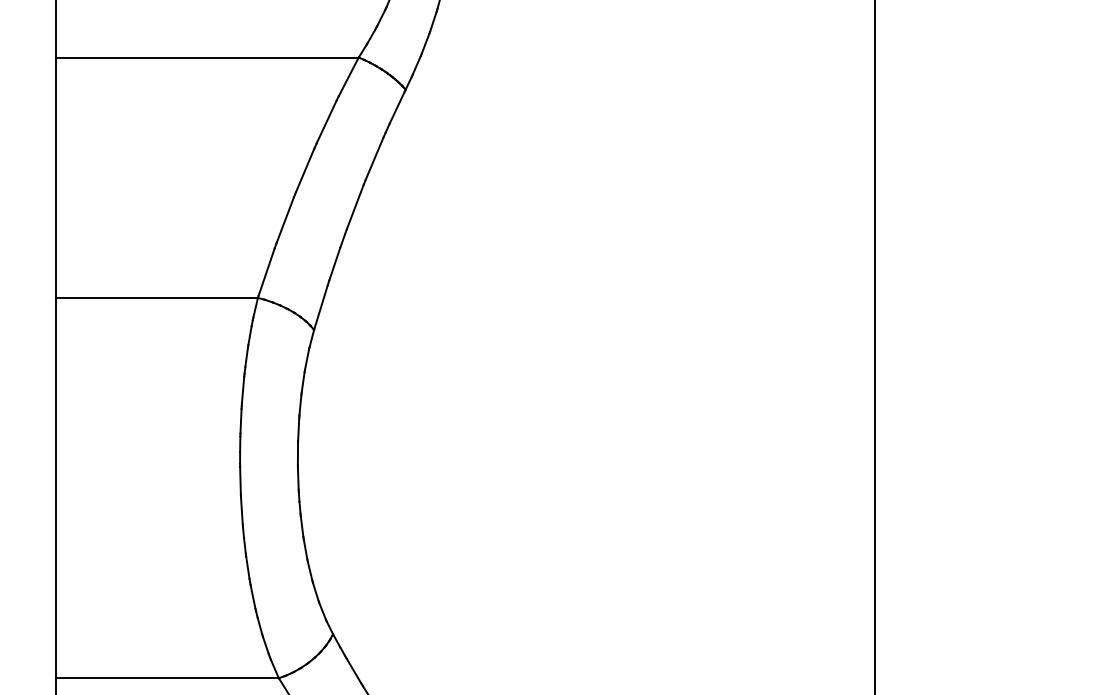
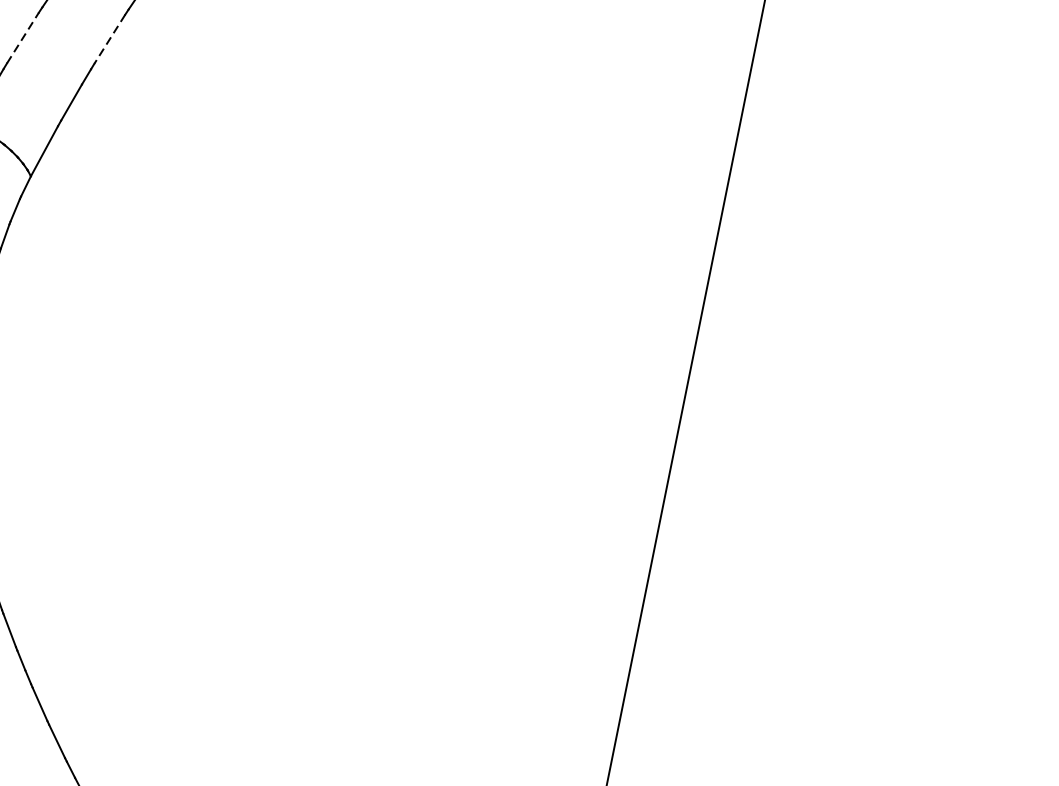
line: (355, 207) -> (109, 39), solid -> dashed
line: (285, 220) -> (23, 38), solid -> dashed

